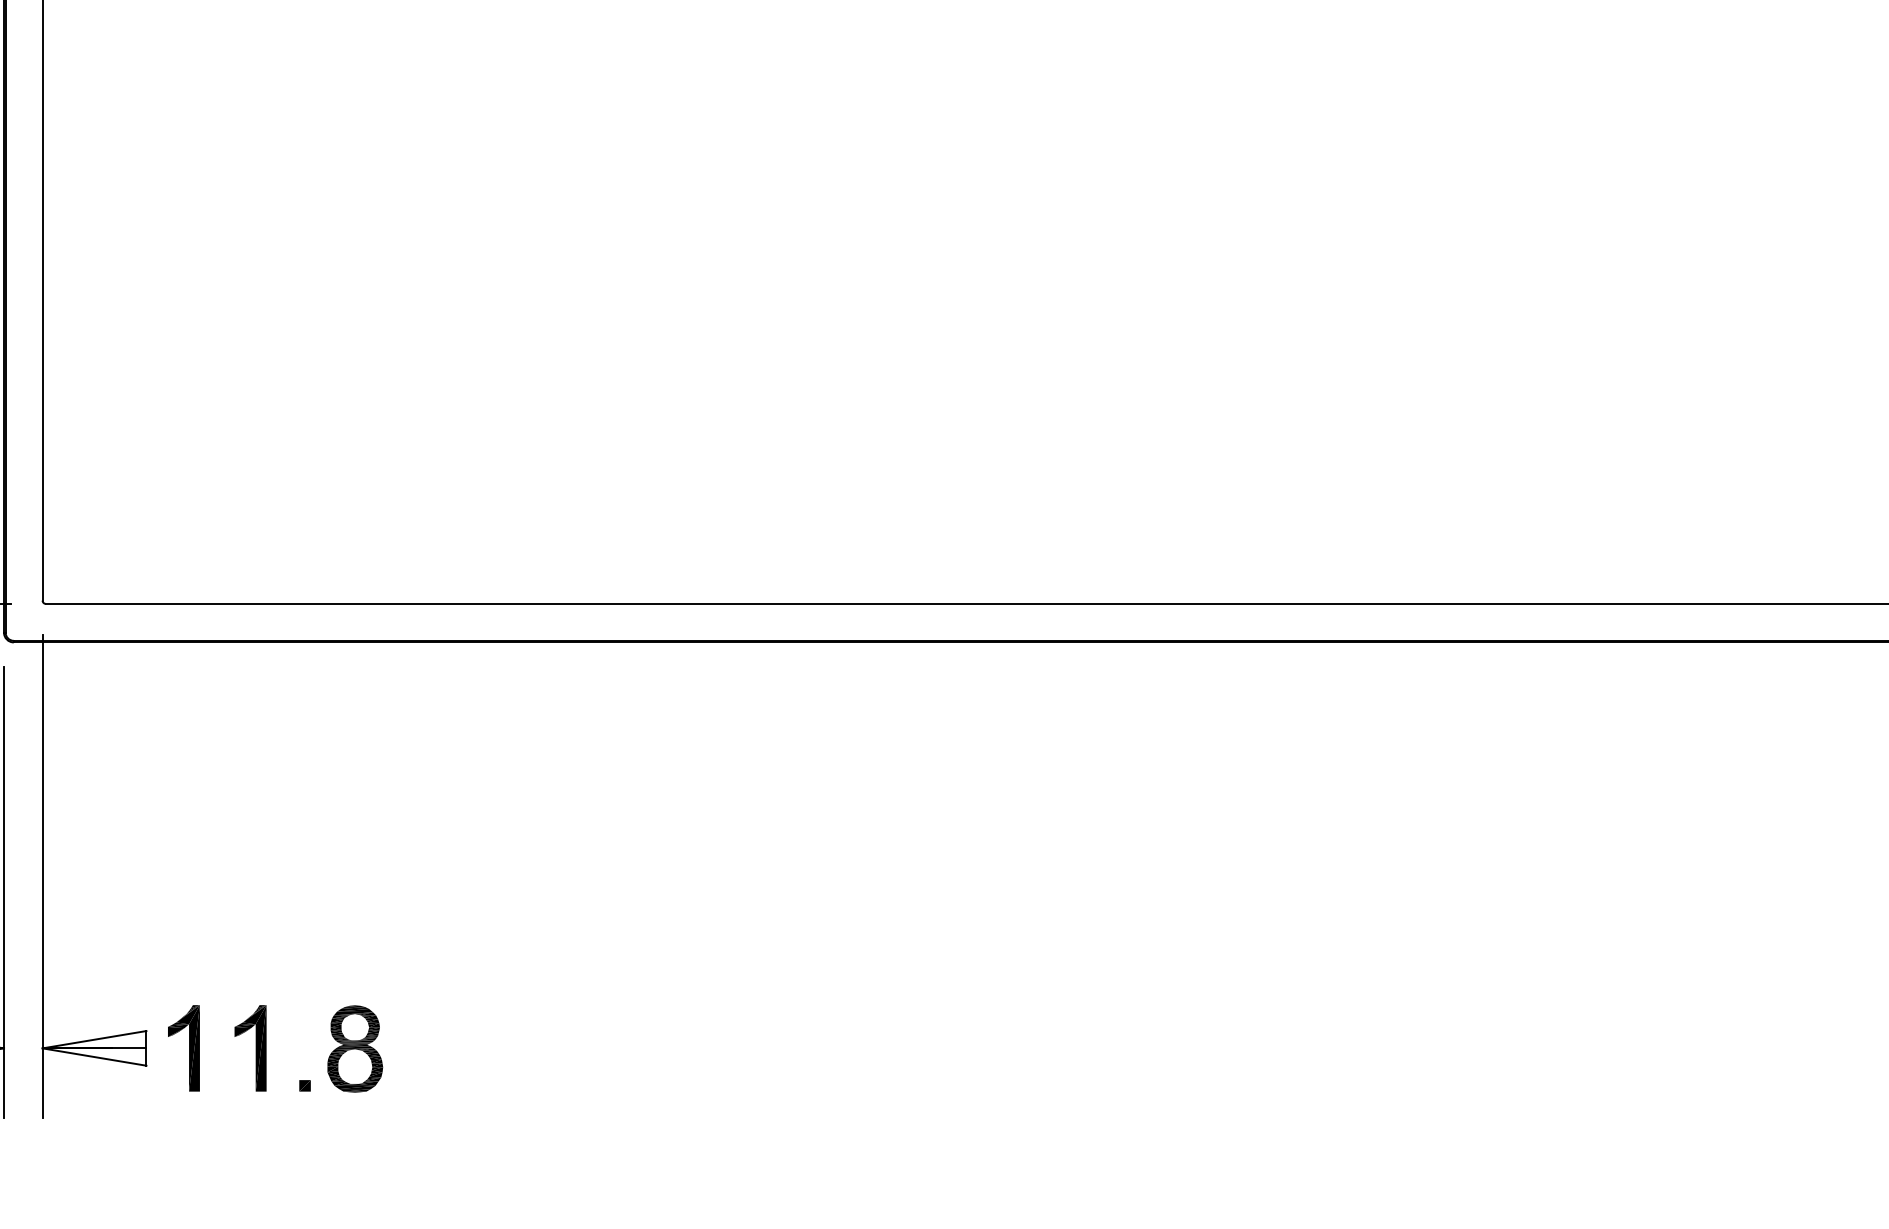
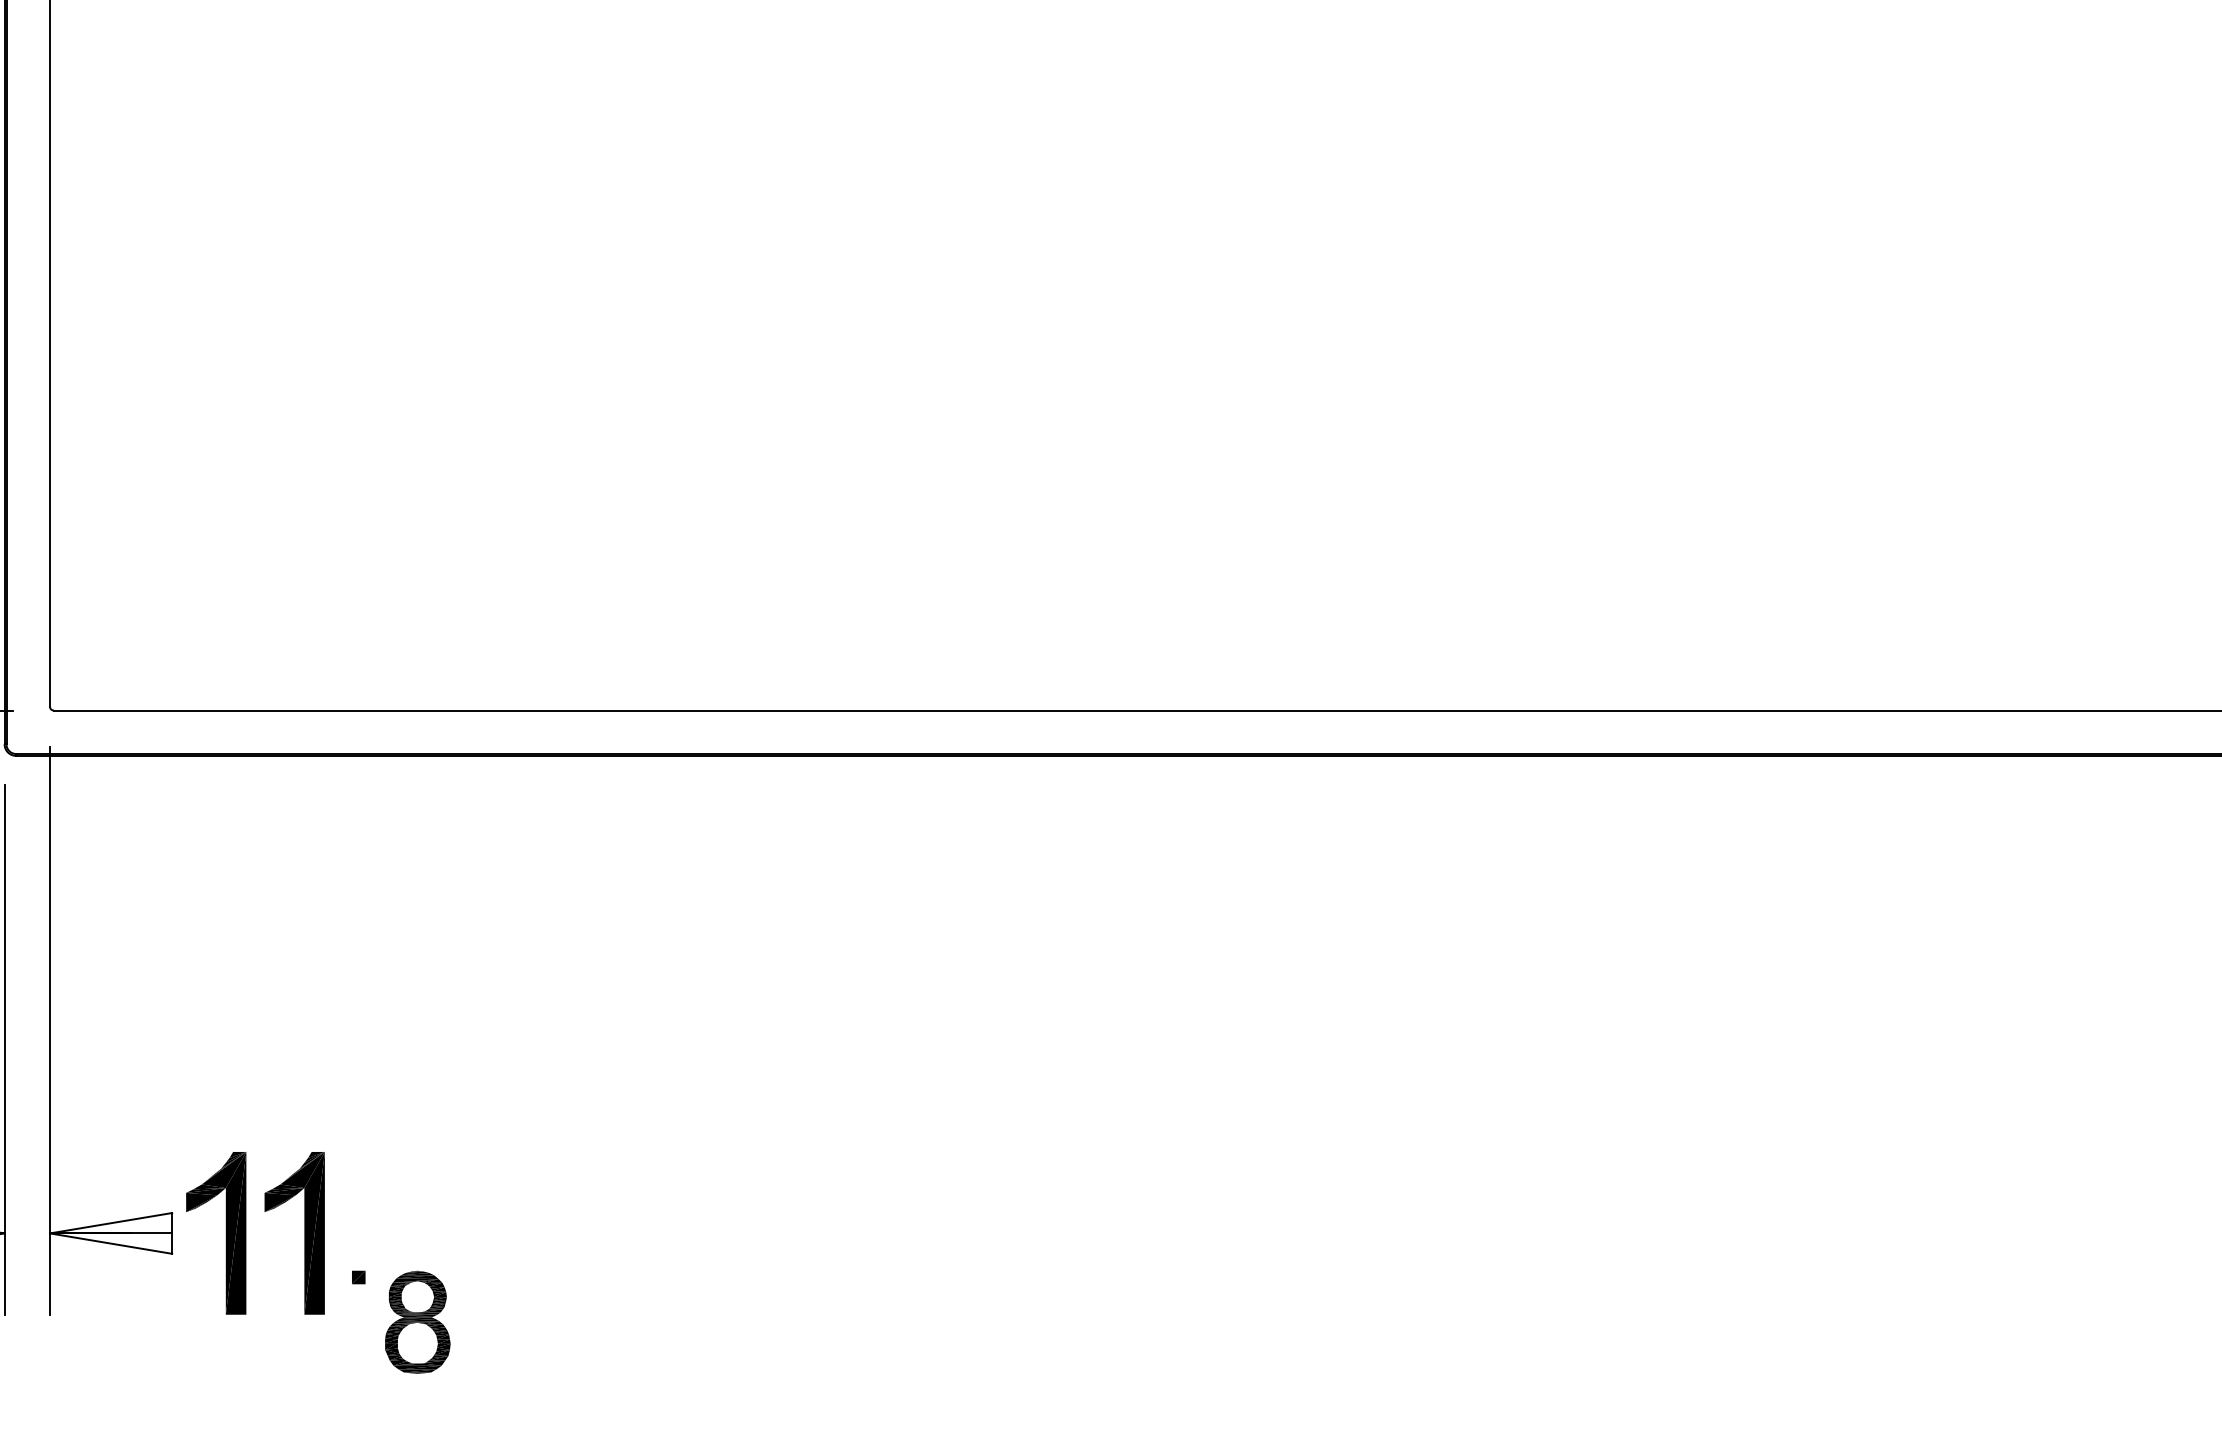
part: (183, 1048) -> (215, 1233), size x1.6
part: (250, 1048) -> (294, 1233), size x1.6
part: (355, 1048) -> (418, 1321), moved

